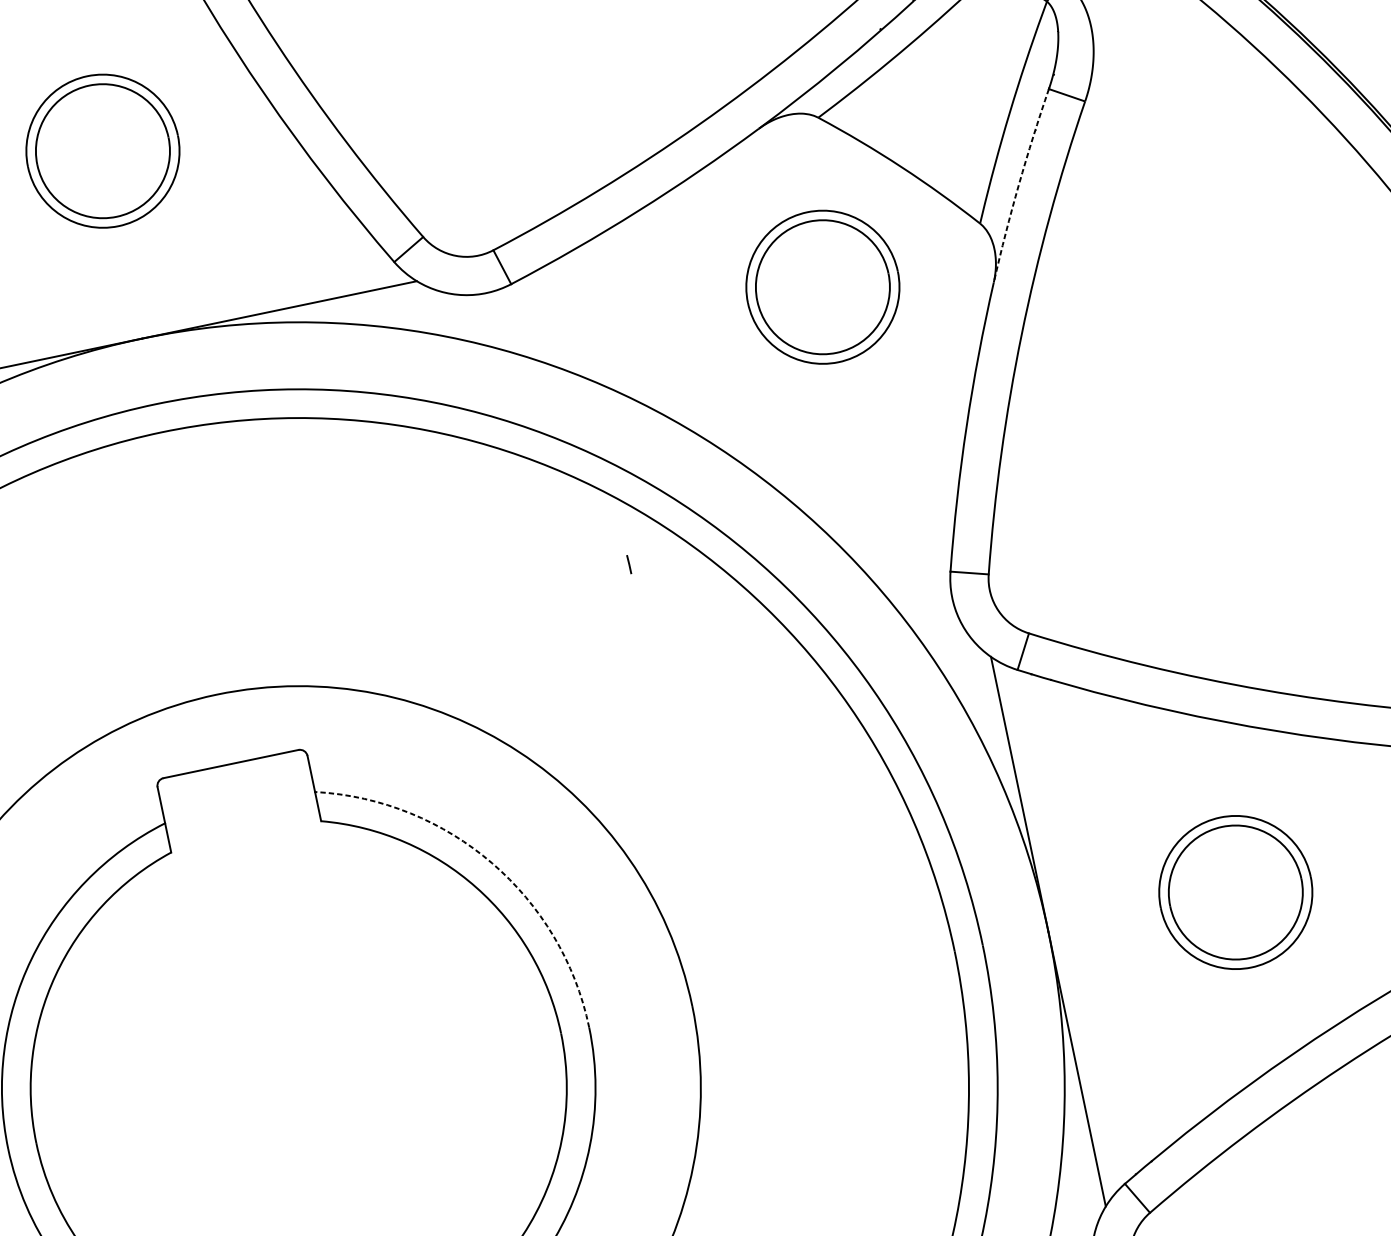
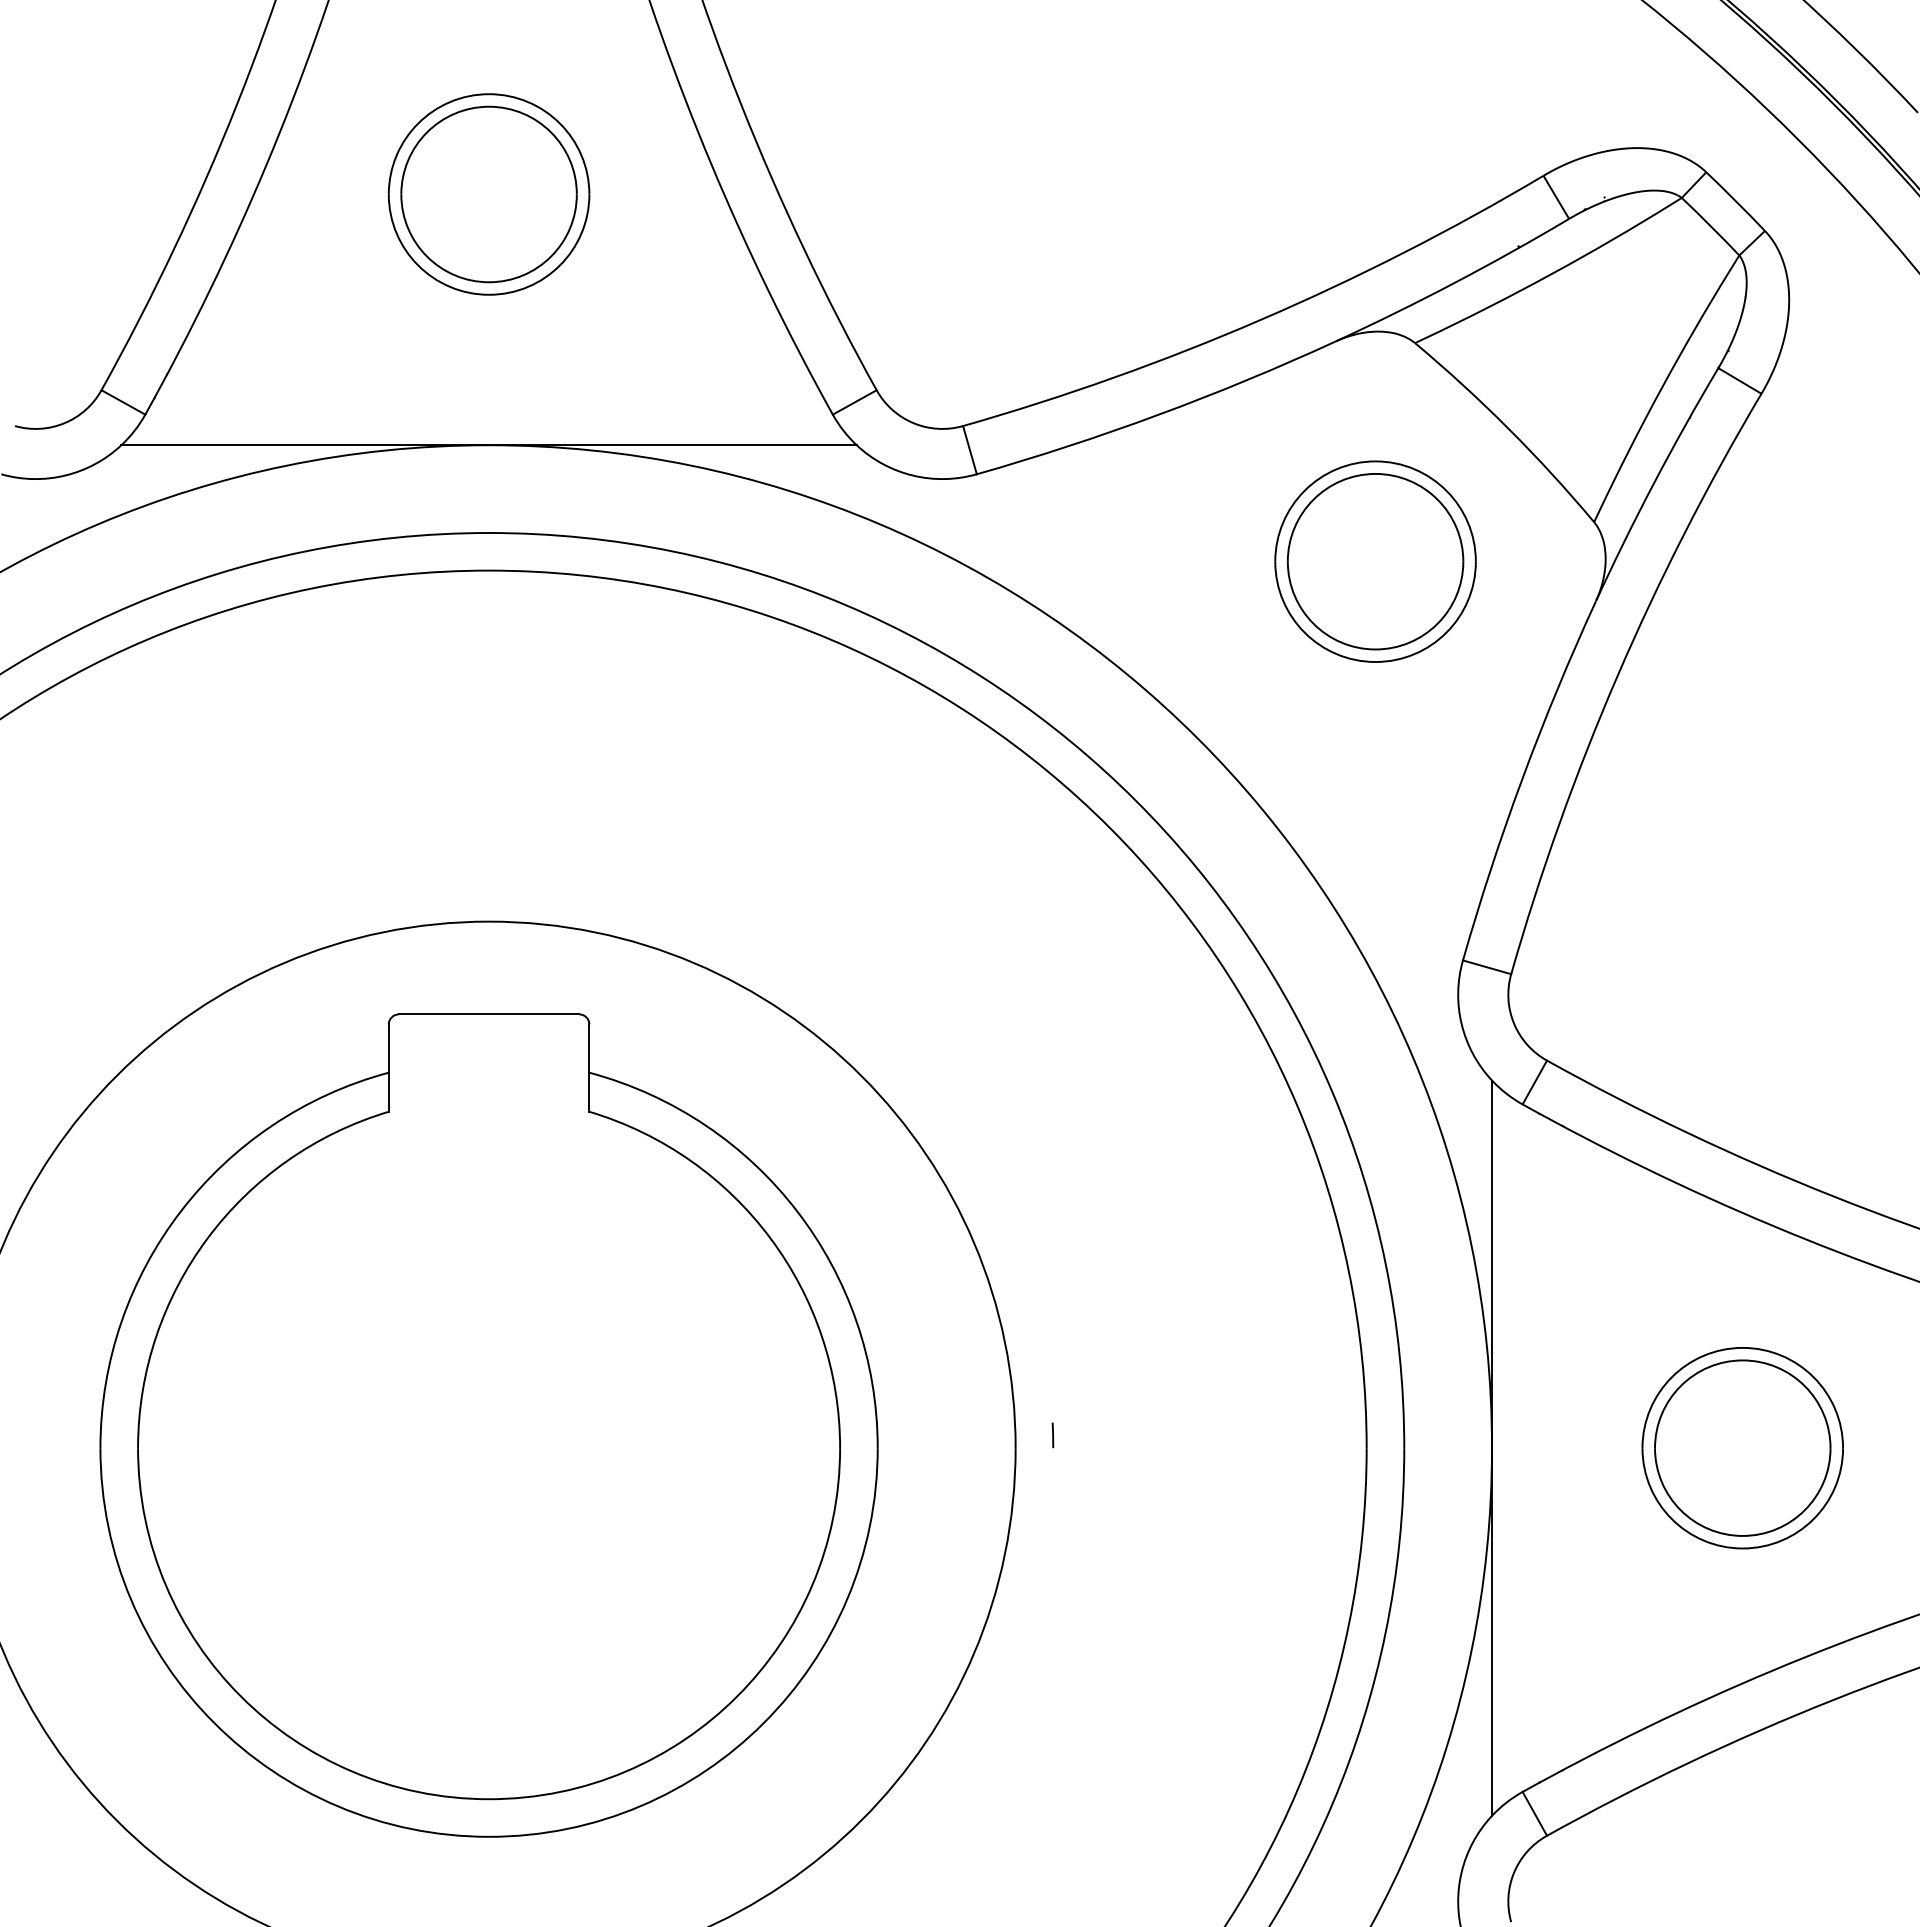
arc: (1019, 184) -> (1654, 482), dashed -> solid
line: (628, 564) -> (1052, 1435), moved
arc: (492, 863) -> (797, 1211), dashed -> solid

